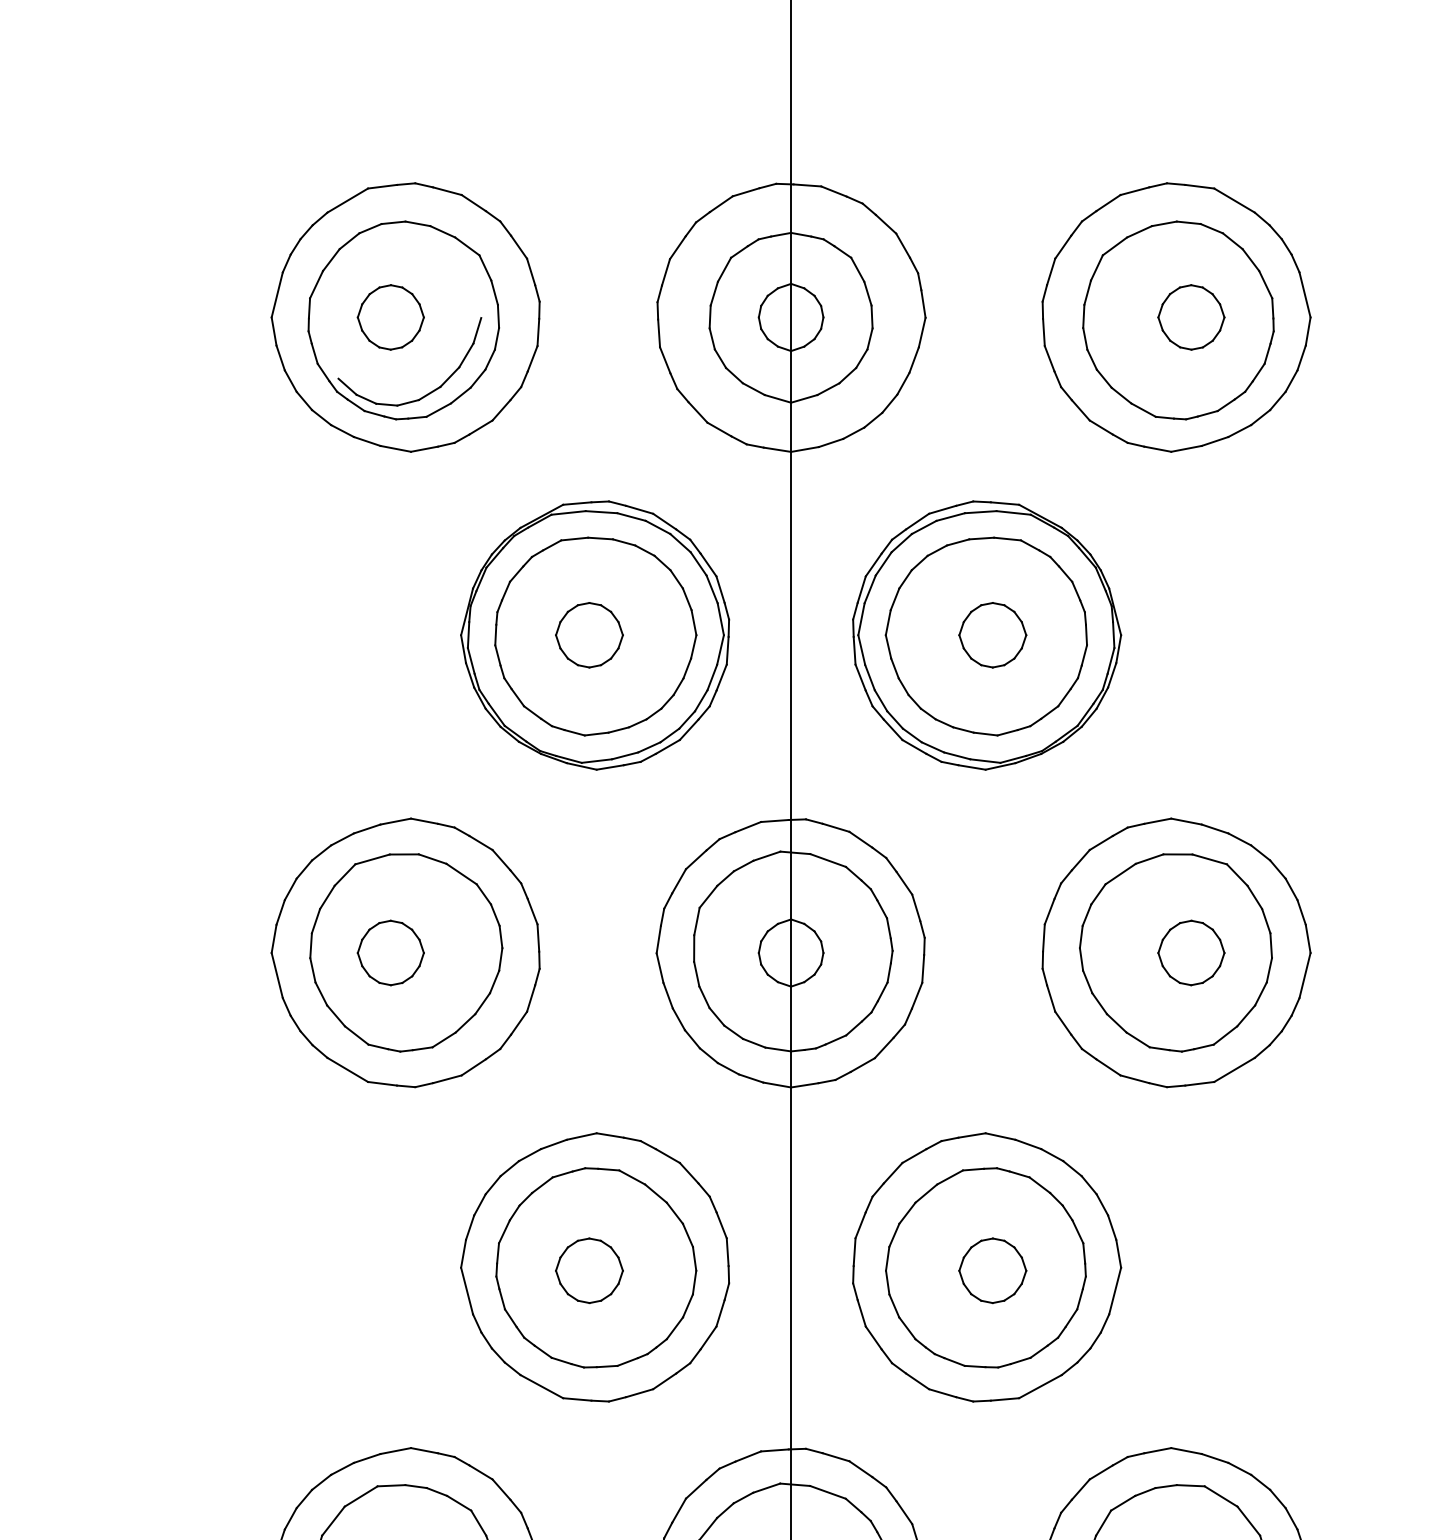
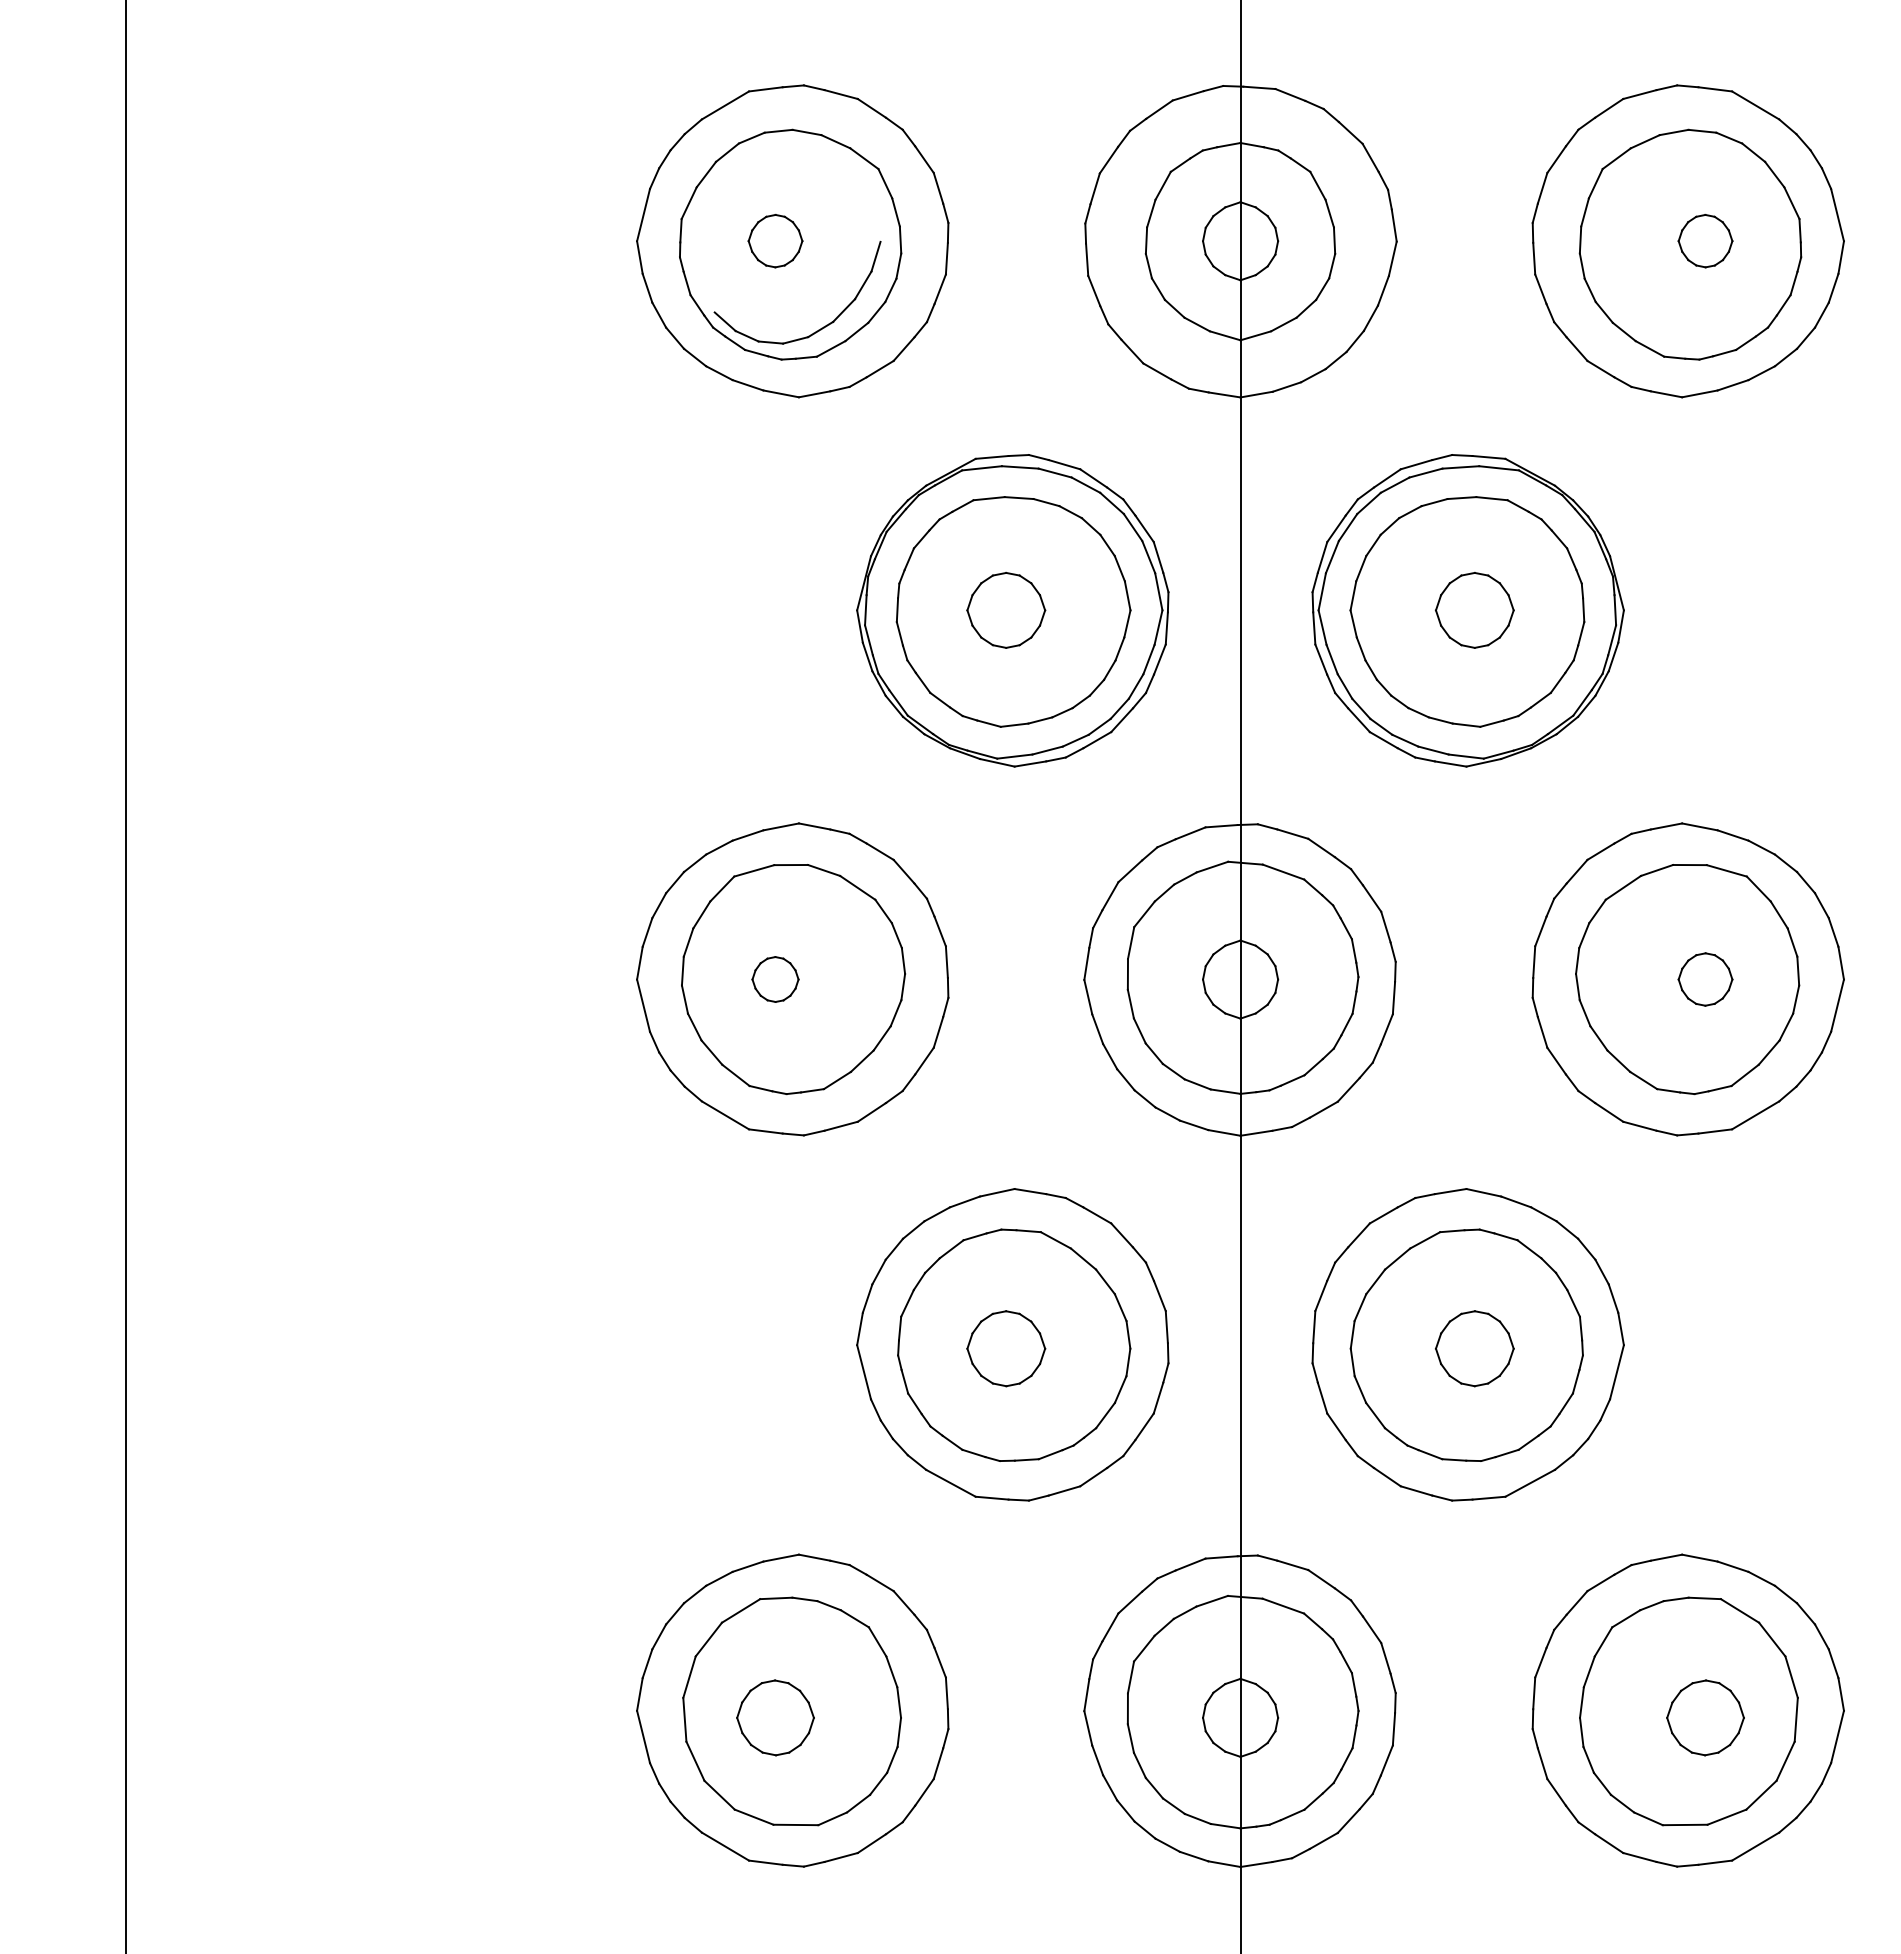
part: (390, 316) -> (775, 240), size x0.7
part: (1191, 316) -> (1705, 240), size x0.7
part: (390, 952) -> (775, 979), size x0.6
part: (1191, 952) -> (1705, 979), size x0.7

